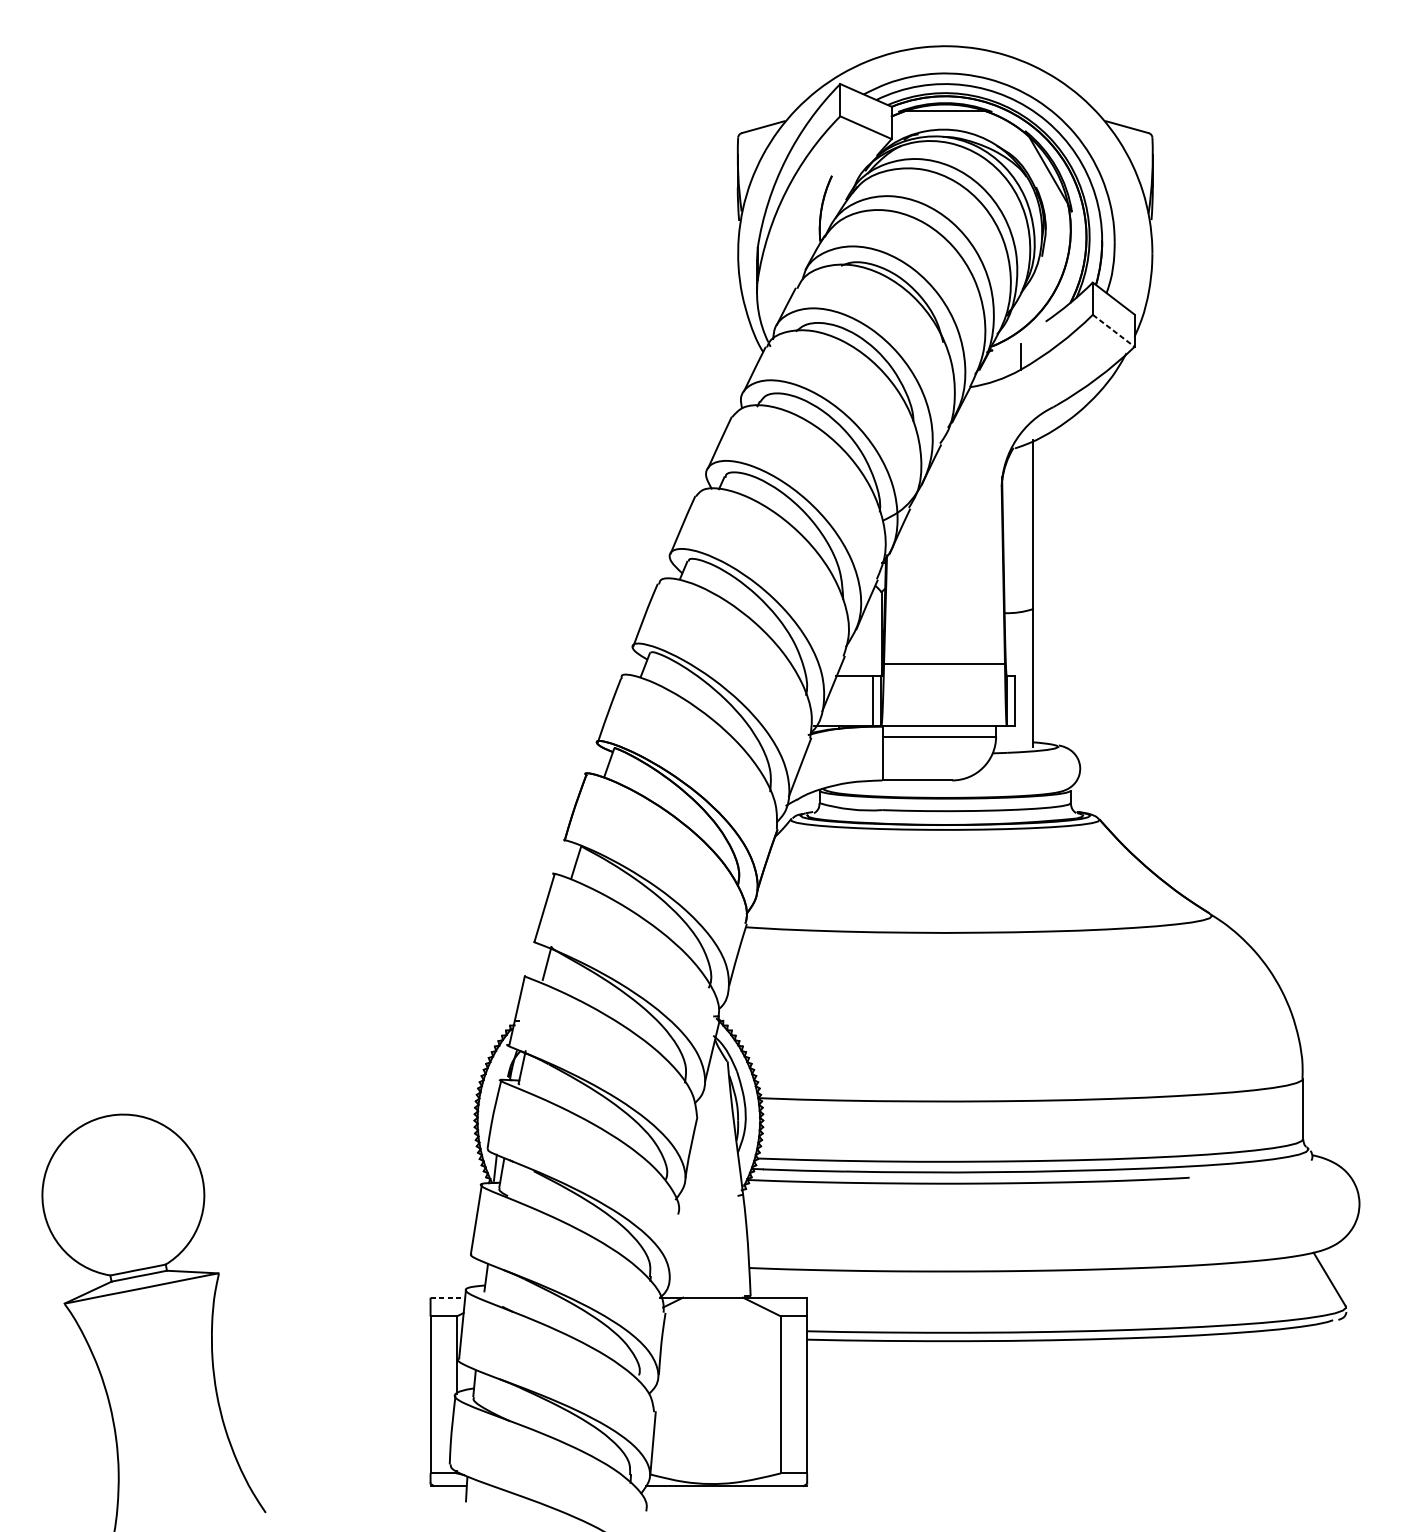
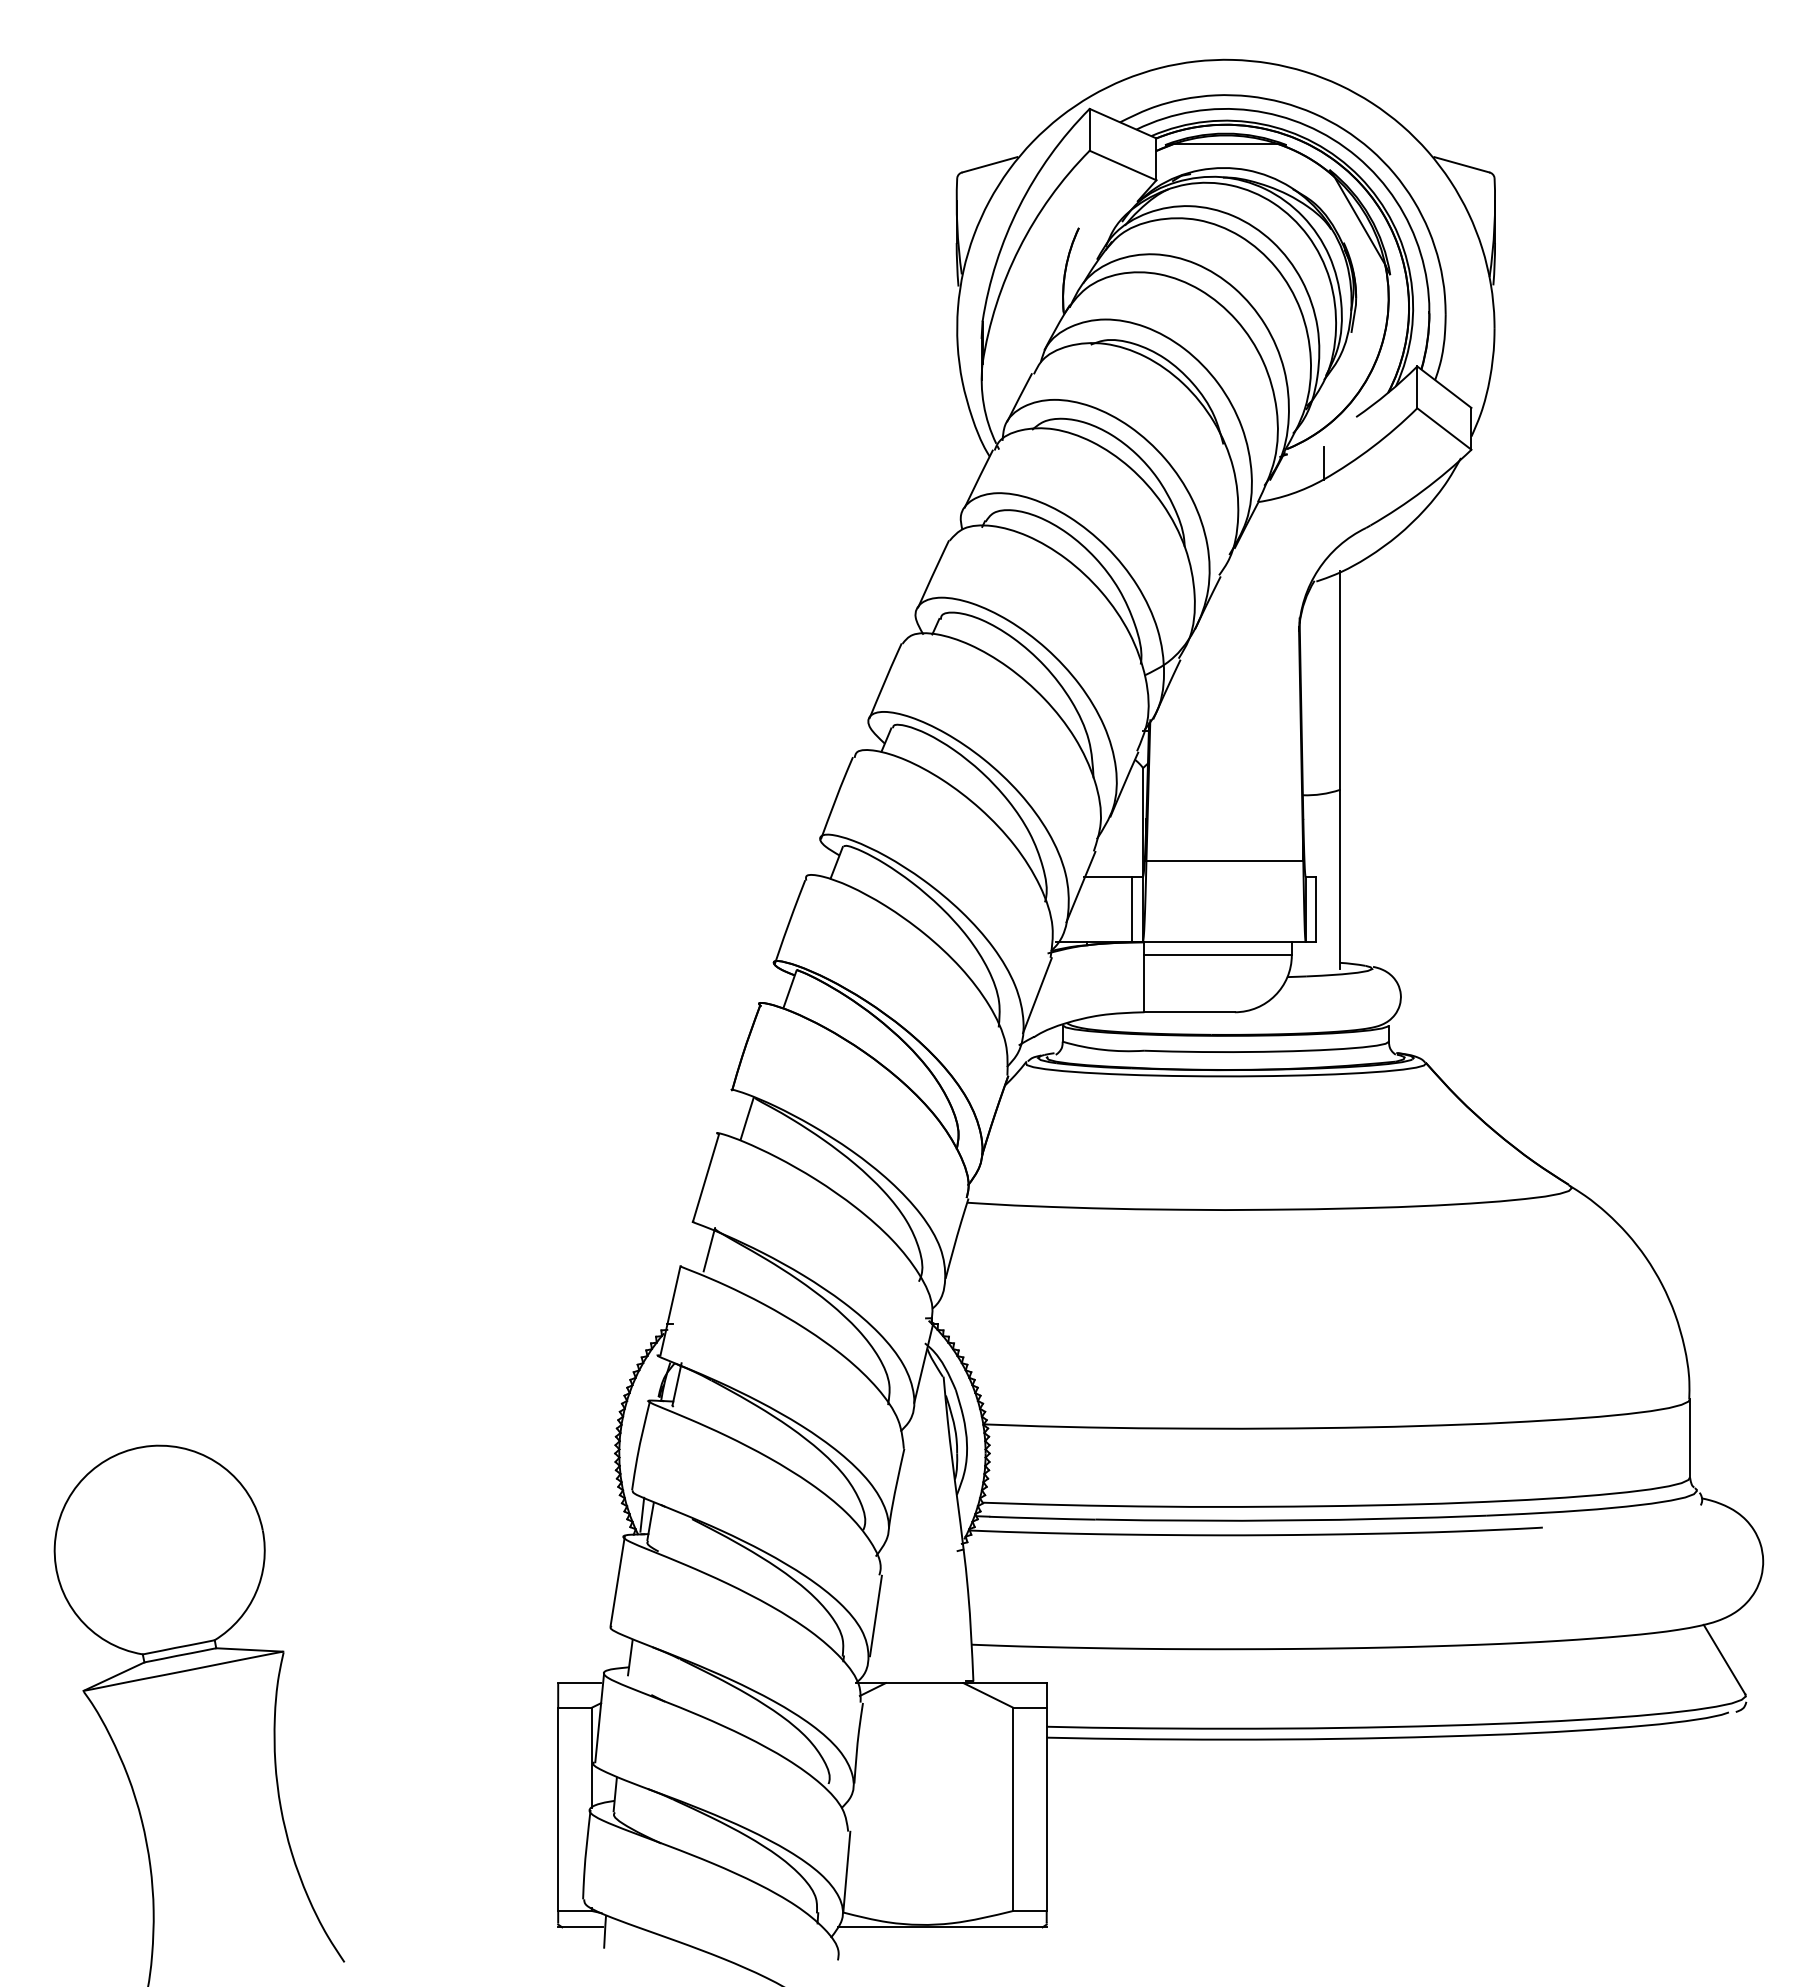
line: (1113, 331) -> (1444, 429), dashed -> solid
line: (675, 1245) -> (875, 1615), added
line: (447, 1297) -> (580, 1683), dashed -> solid

